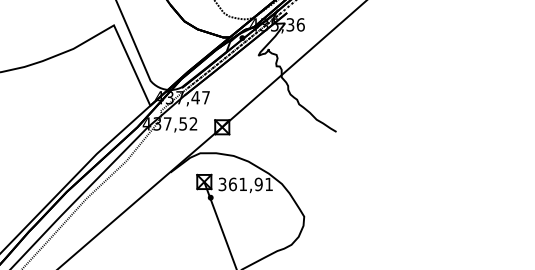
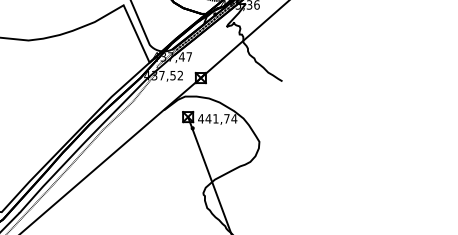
text: (245, 183) -> (217, 118), 361,91 -> 441,74

